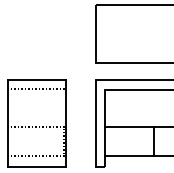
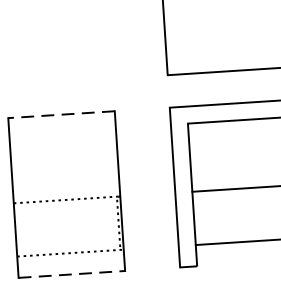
line: (36, 80) -> (61, 115), solid -> dashed
line: (36, 89) -> (62, 131), removed
line: (37, 167) -> (73, 274), solid -> dashed

